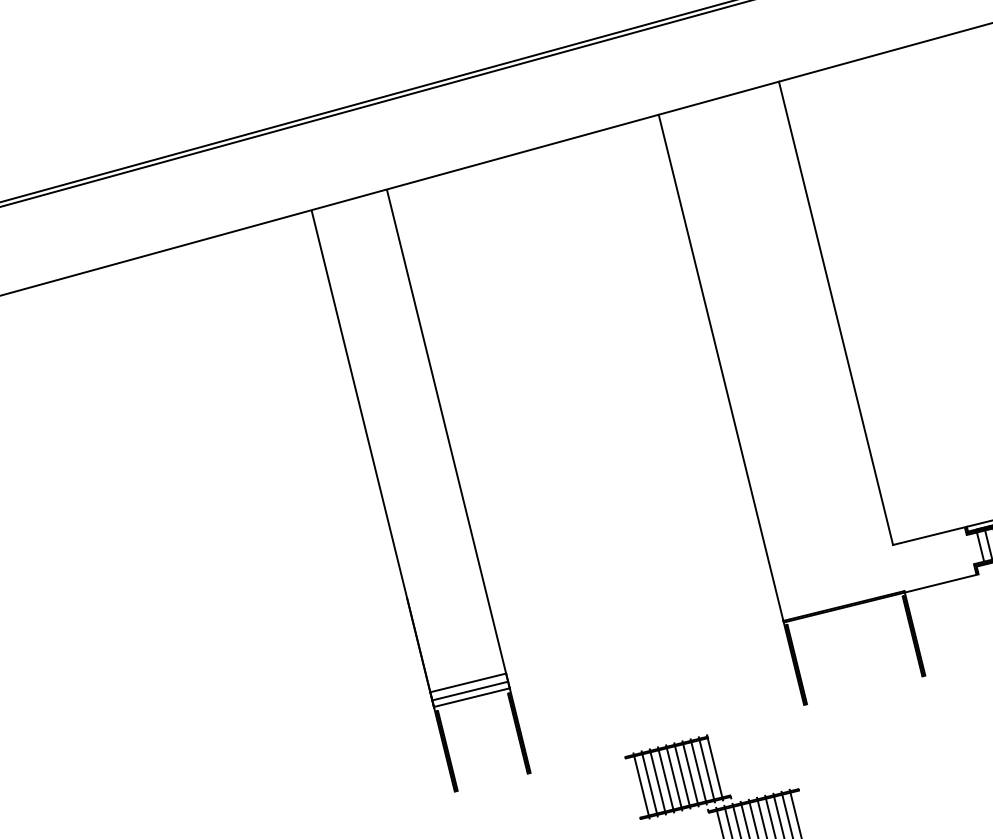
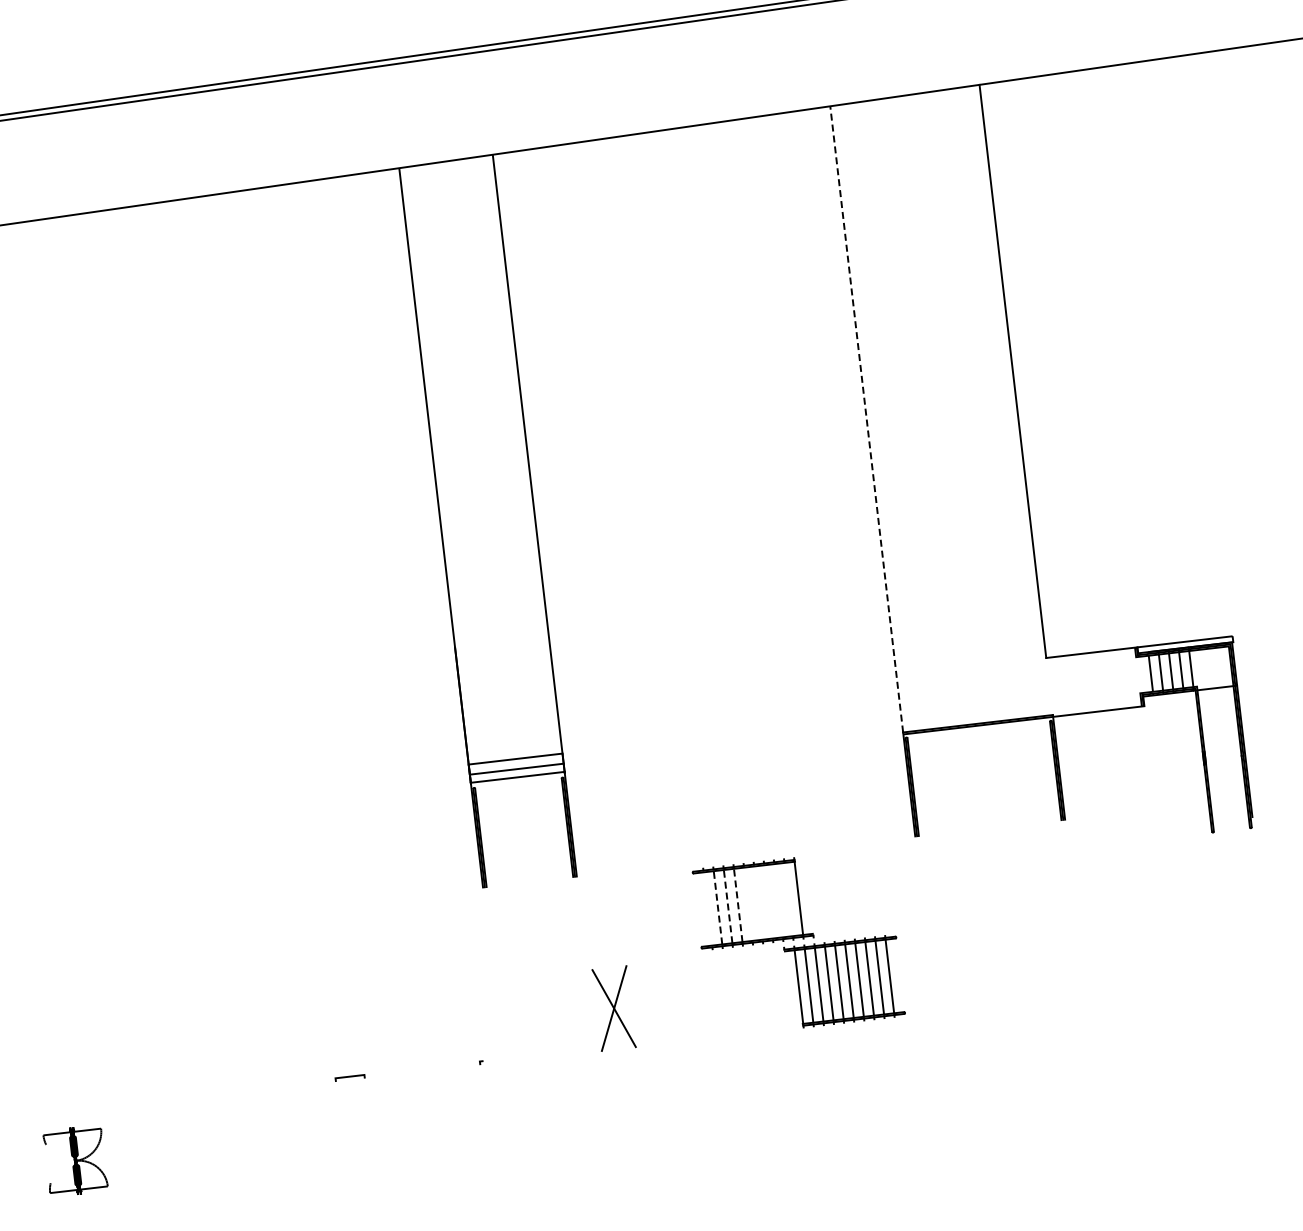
line: (720, 367) -> (866, 418), solid -> dashed
line: (706, 769) -> (788, 899), removed
line: (698, 771) -> (778, 900), removed
line: (690, 773) -> (768, 901), removed
line: (682, 775) -> (758, 902), removed
line: (674, 777) -> (748, 903), removed
line: (666, 779) -> (738, 905), solid -> dashed
line: (658, 781) -> (728, 906), solid -> dashed
line: (650, 783) -> (718, 907), solid -> dashed
line: (641, 785) -> (707, 908), removed

